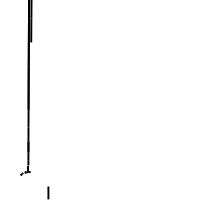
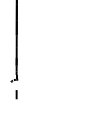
line: (48, 192) -> (16, 94), moved

